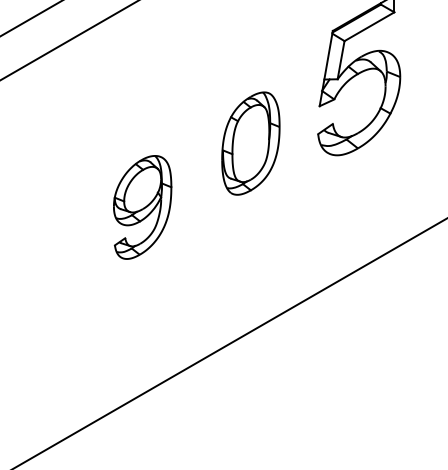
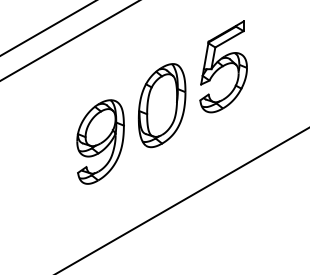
part: (249, 143) -> (161, 105), size x1.43
part: (142, 206) -> (100, 141), size x1.43

